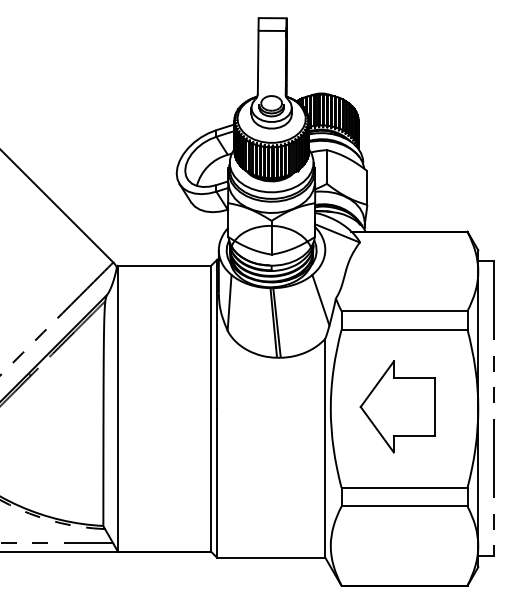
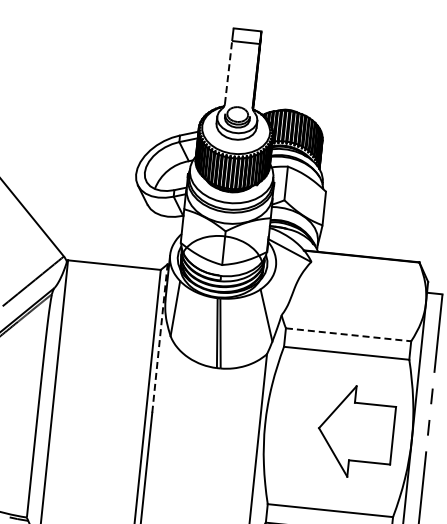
line: (258, 62) -> (228, 72), solid -> dashed
line: (404, 311) -> (348, 335), solid -> dashed
line: (217, 334) -> (160, 338), solid -> dashed
part: (397, 406) -> (355, 431), moved

